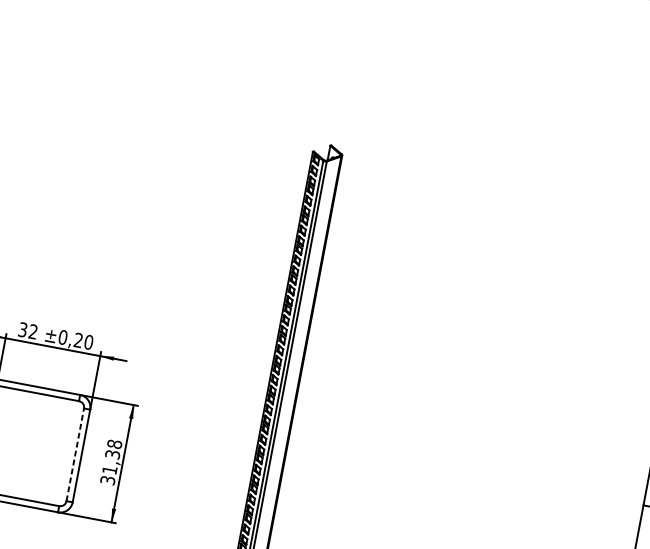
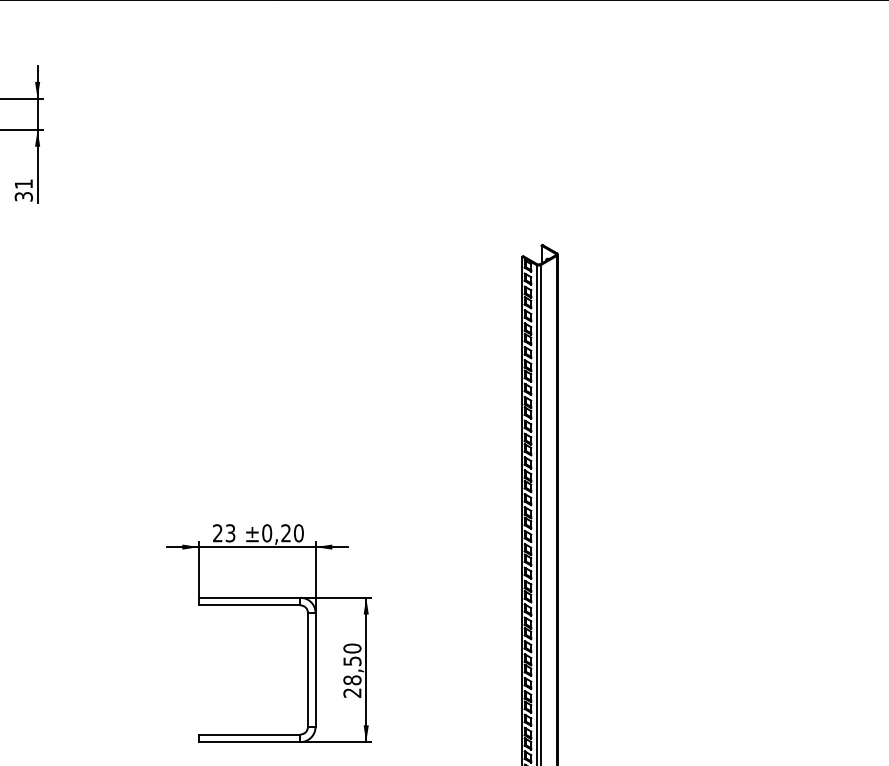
text: (28, 331) -> (224, 533), 32 -> 23
line: (74, 454) -> (307, 669), dashed -> solid
text: (111, 462) -> (352, 670), 31,38 -> 28,50

